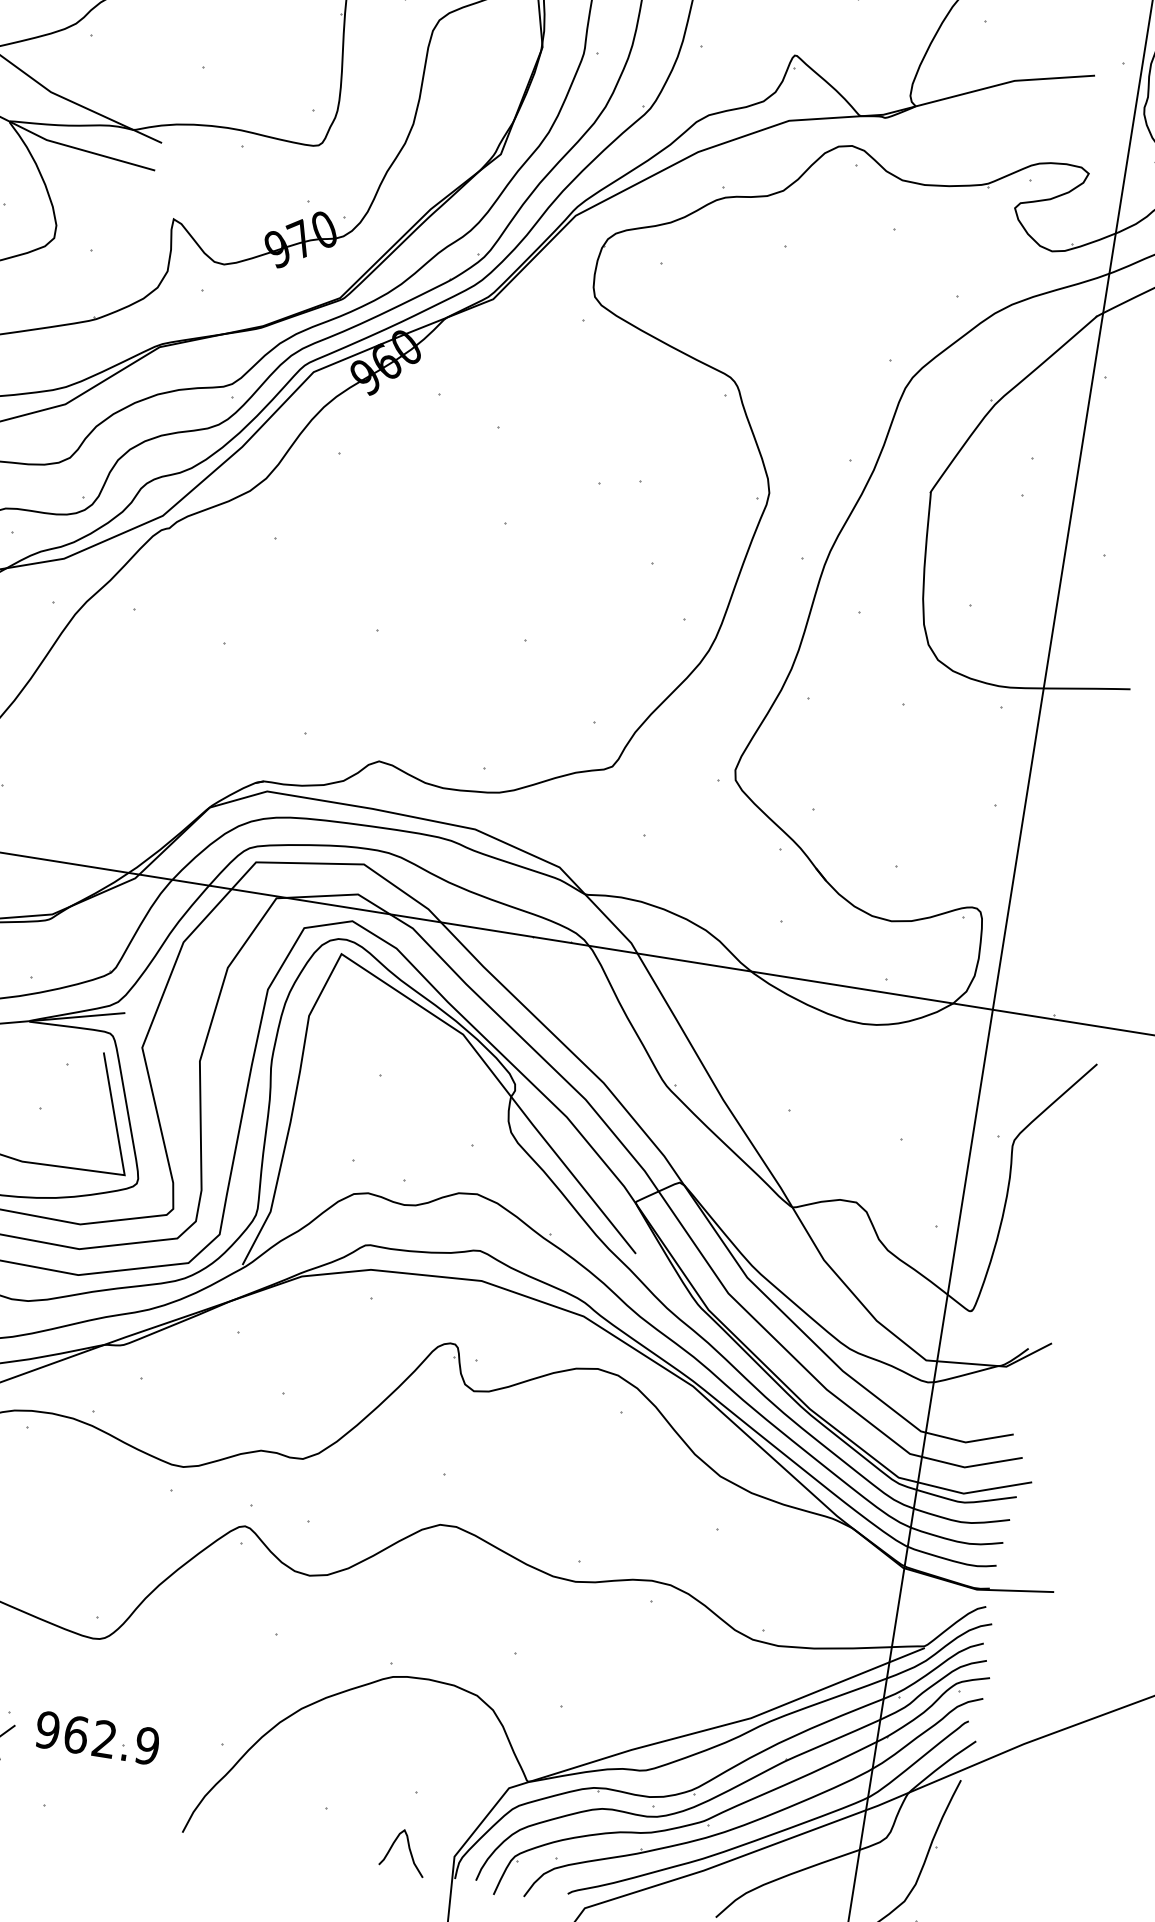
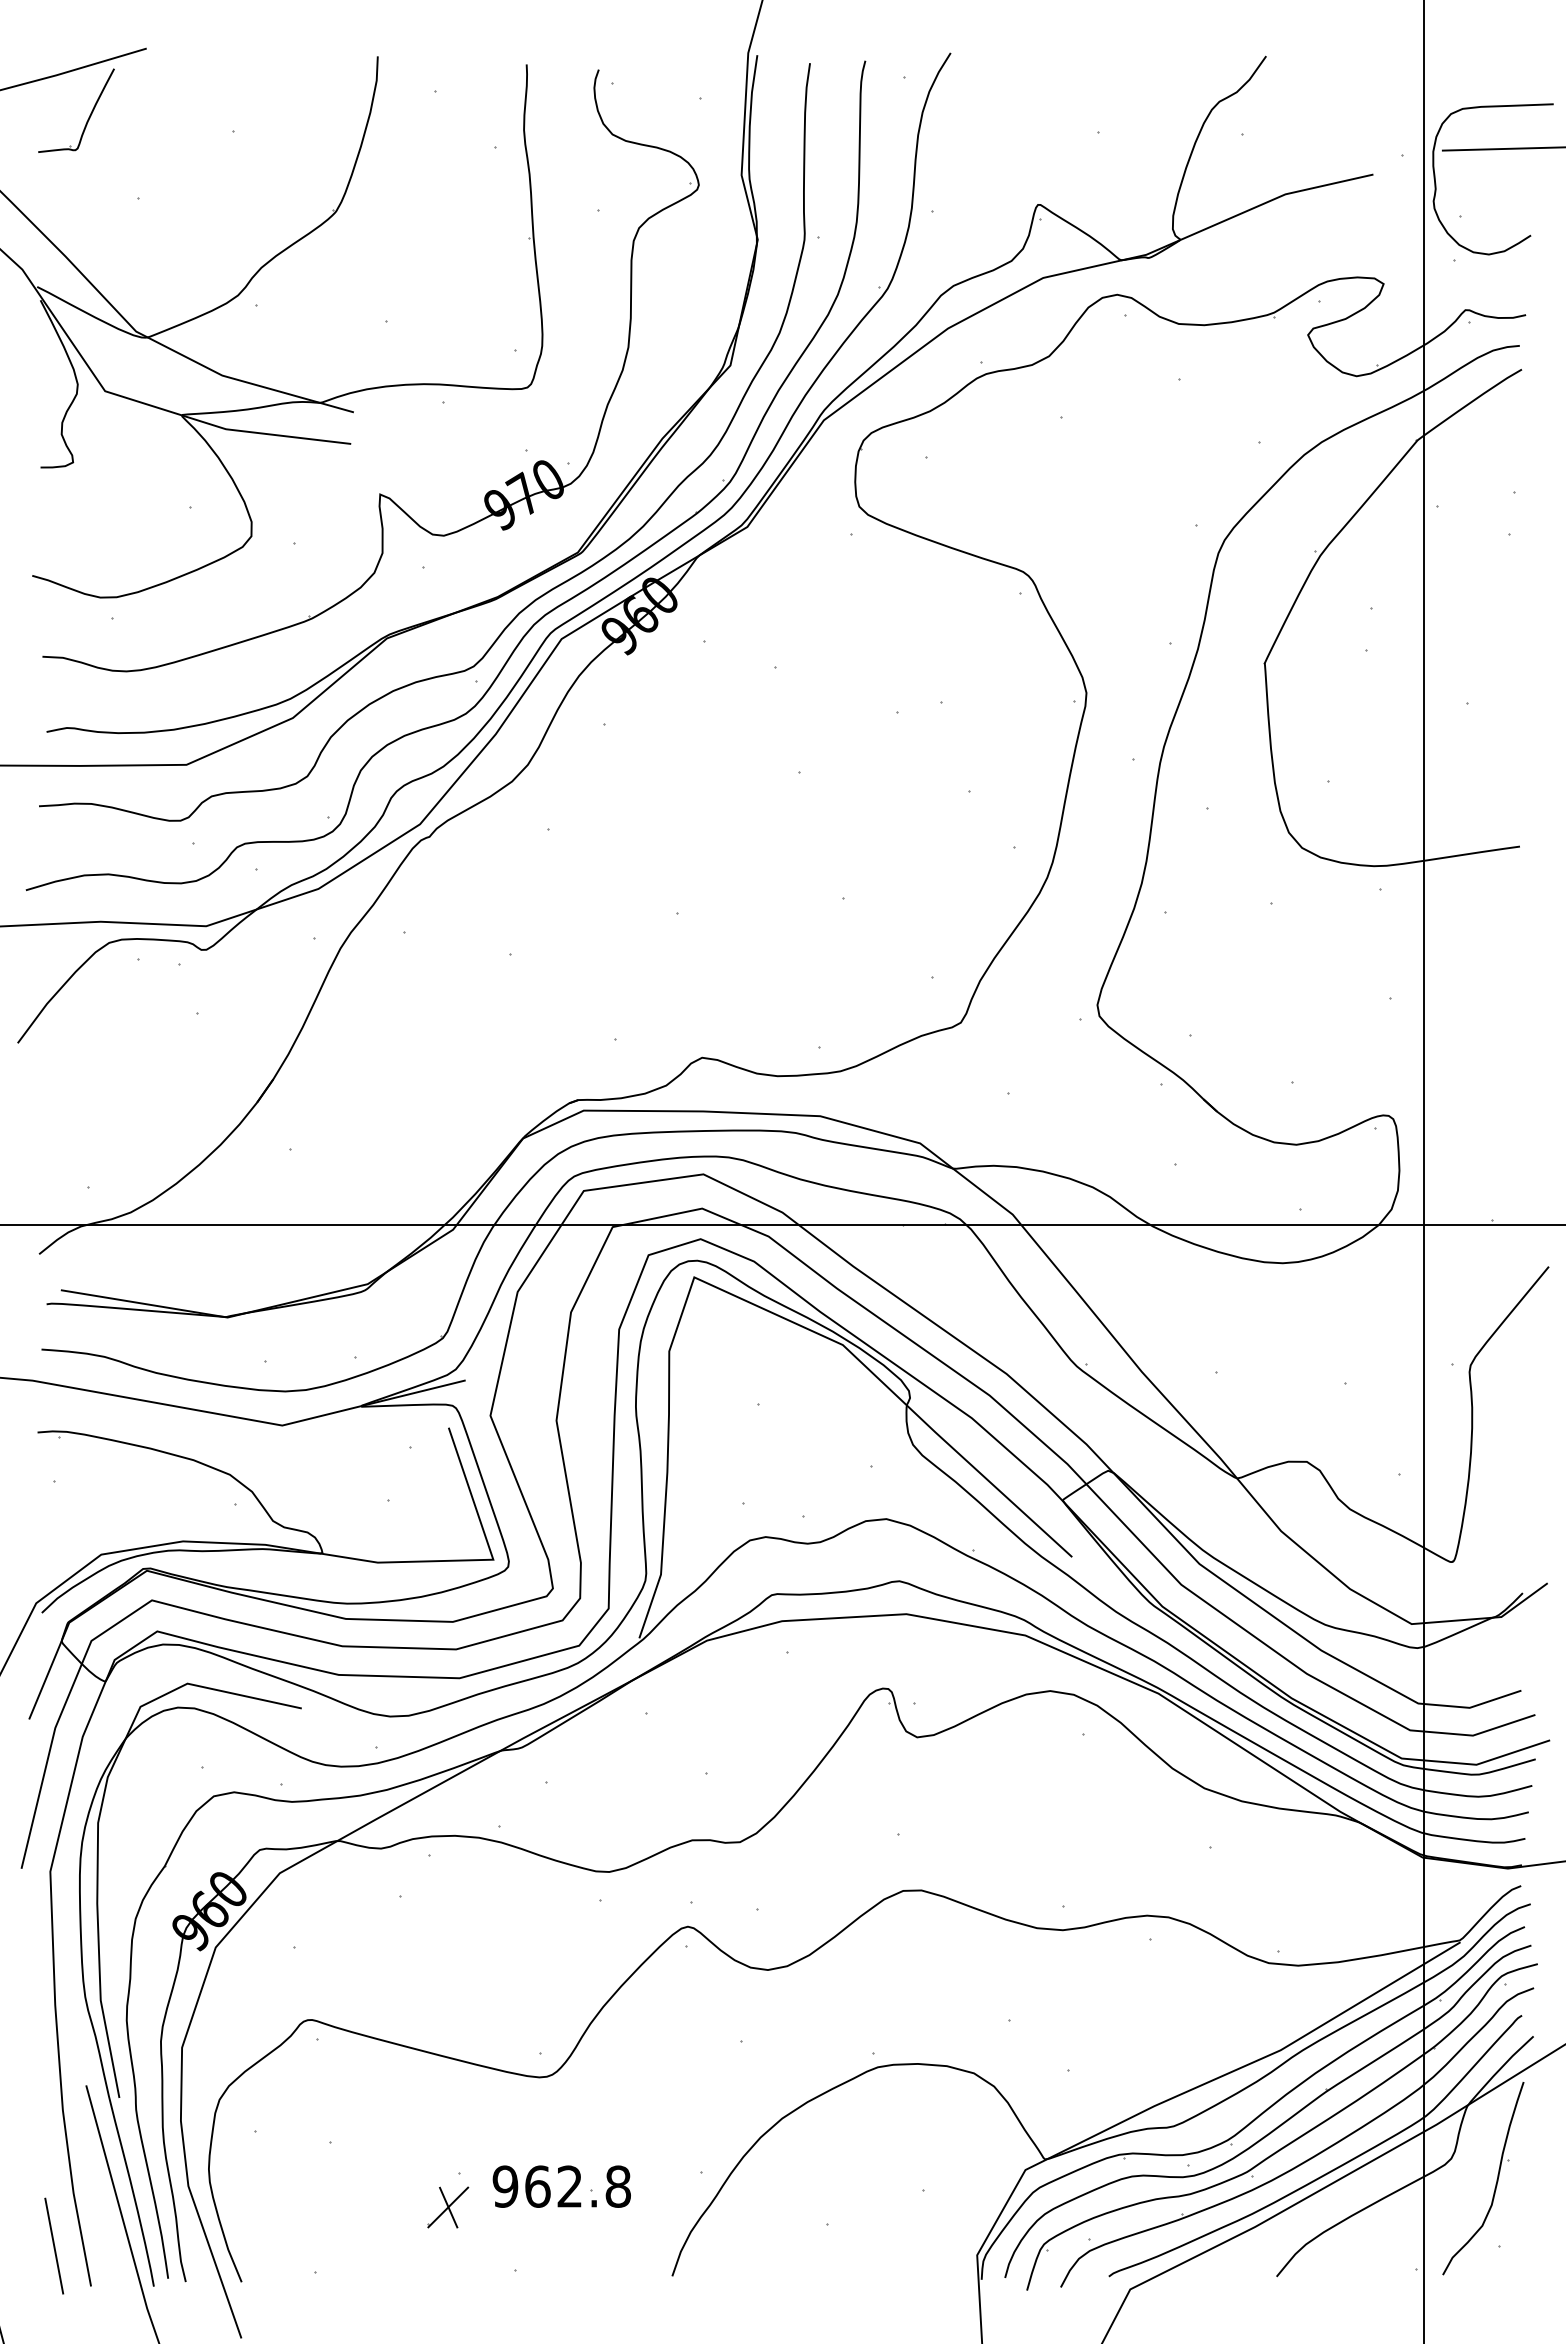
text: (146, 1745) -> (617, 2186), 962.9 -> 962.8
curve: (408, 1849) -> (925, 2255), removed

